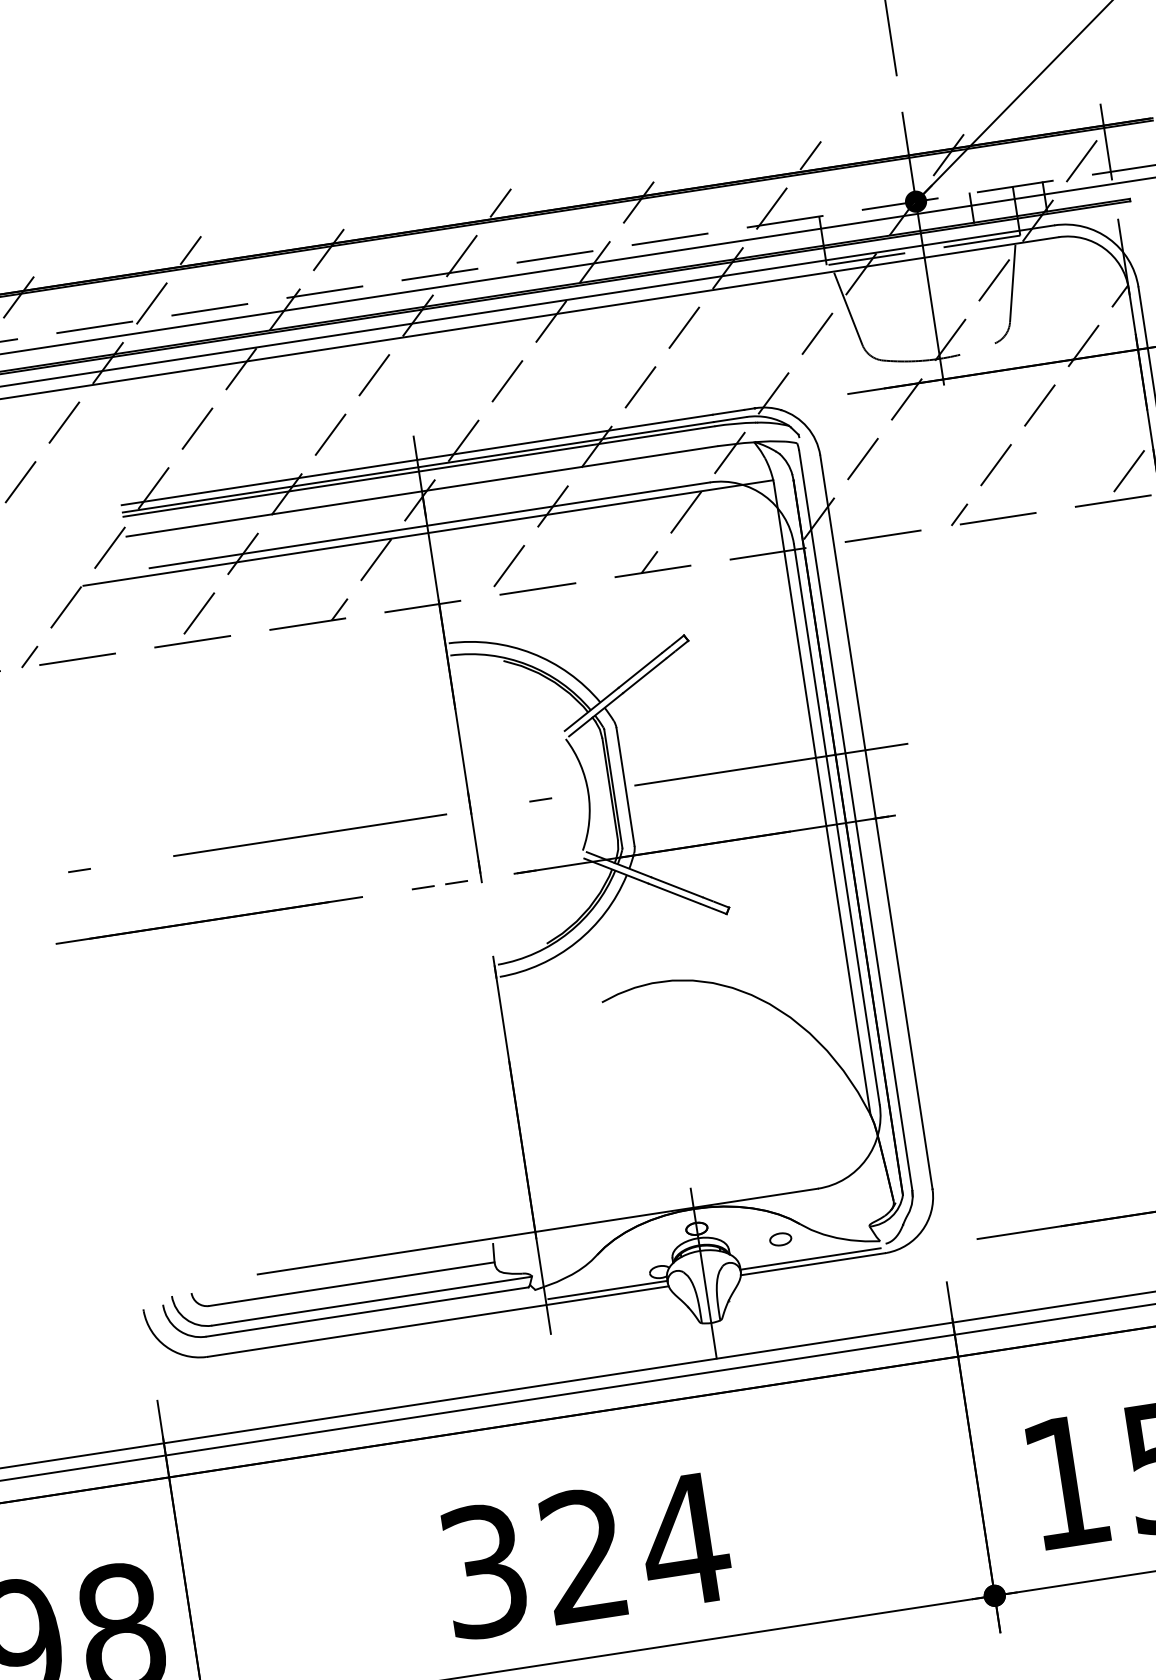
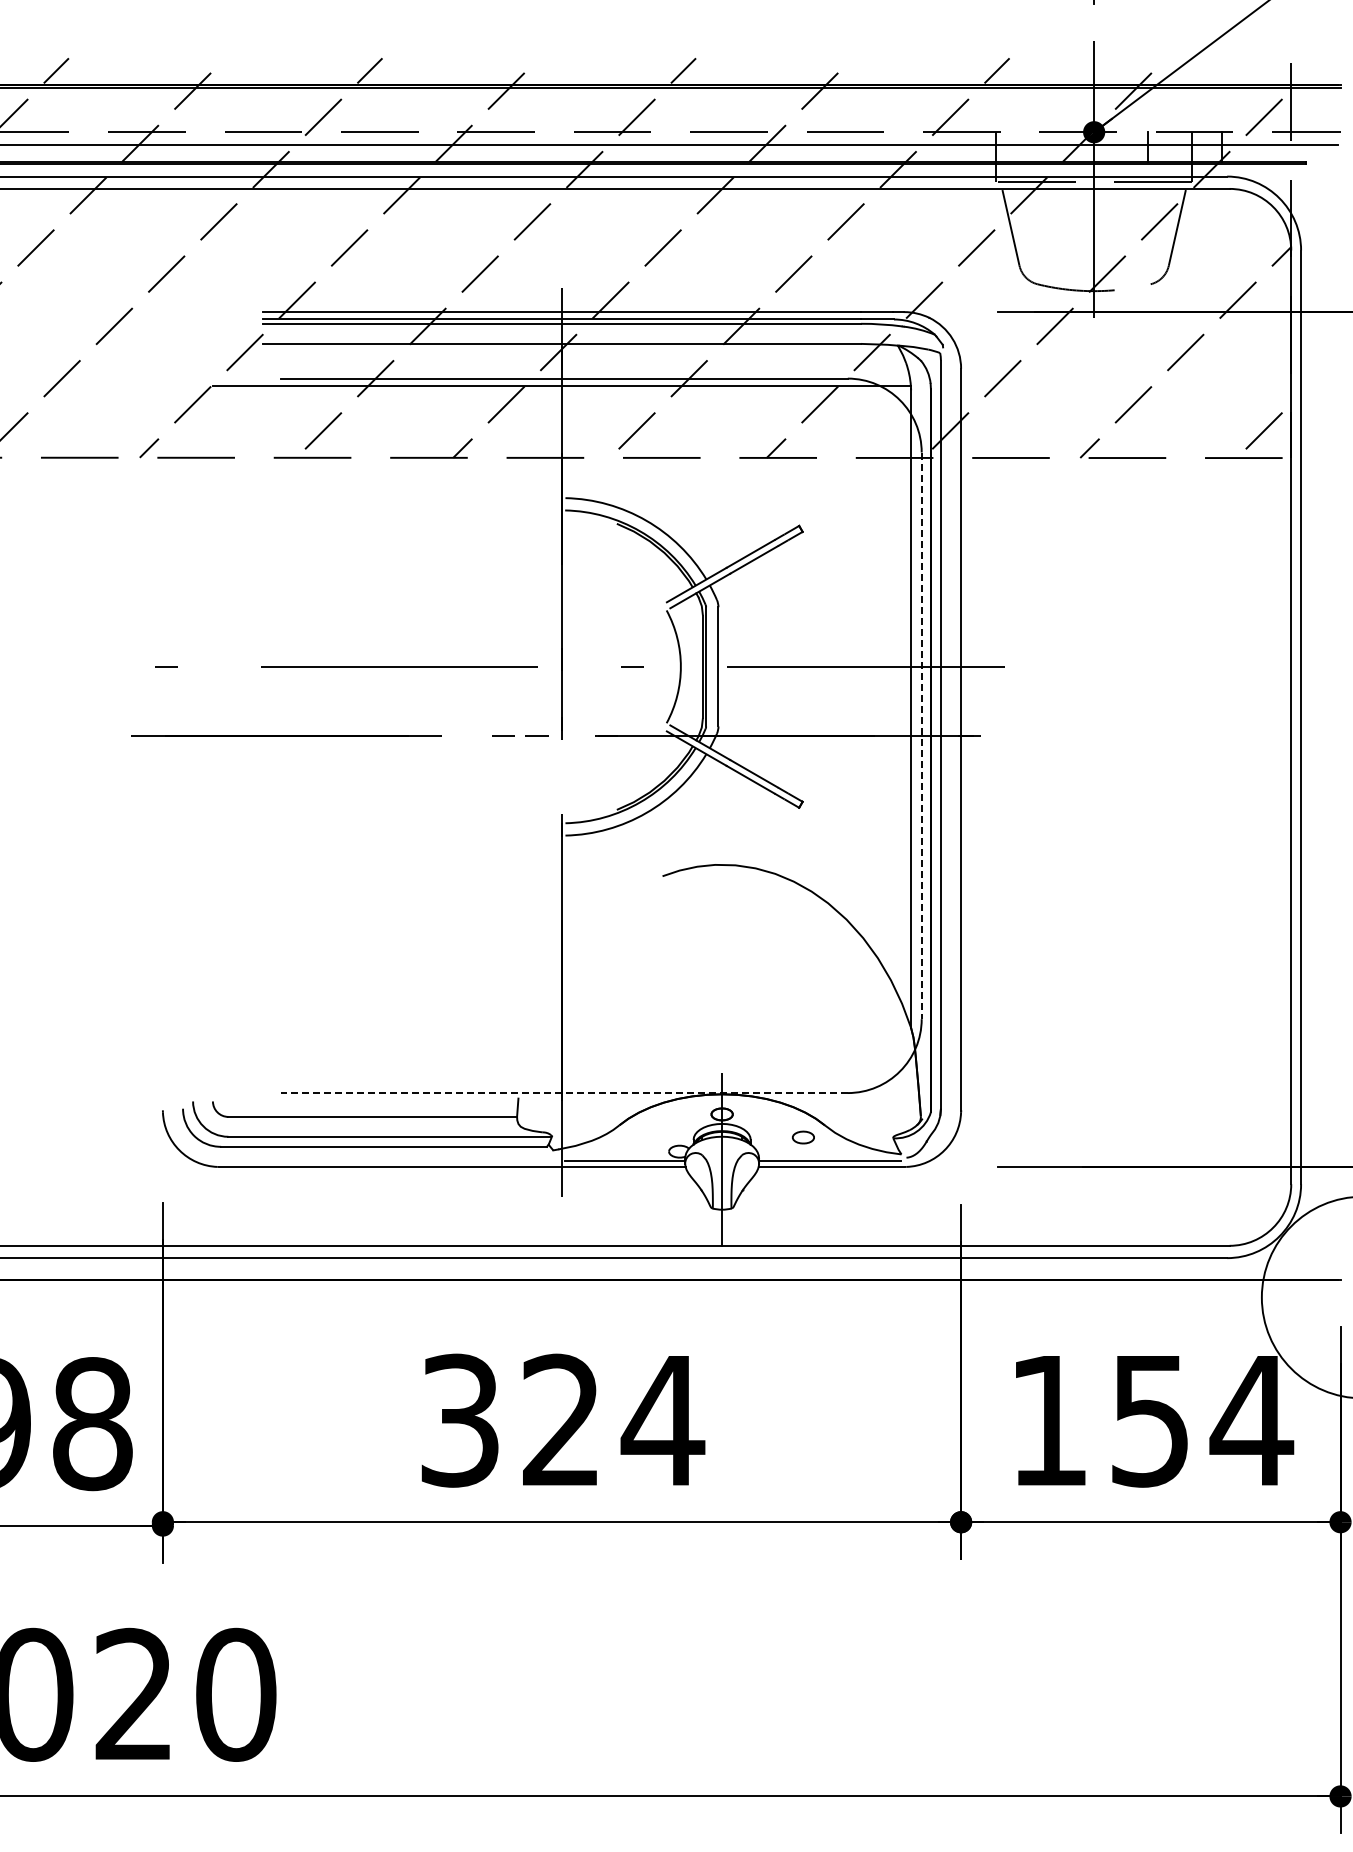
line: (836, 825) -> (921, 736), solid -> dashed
line: (536, 1232) -> (563, 1093), solid -> dashed

